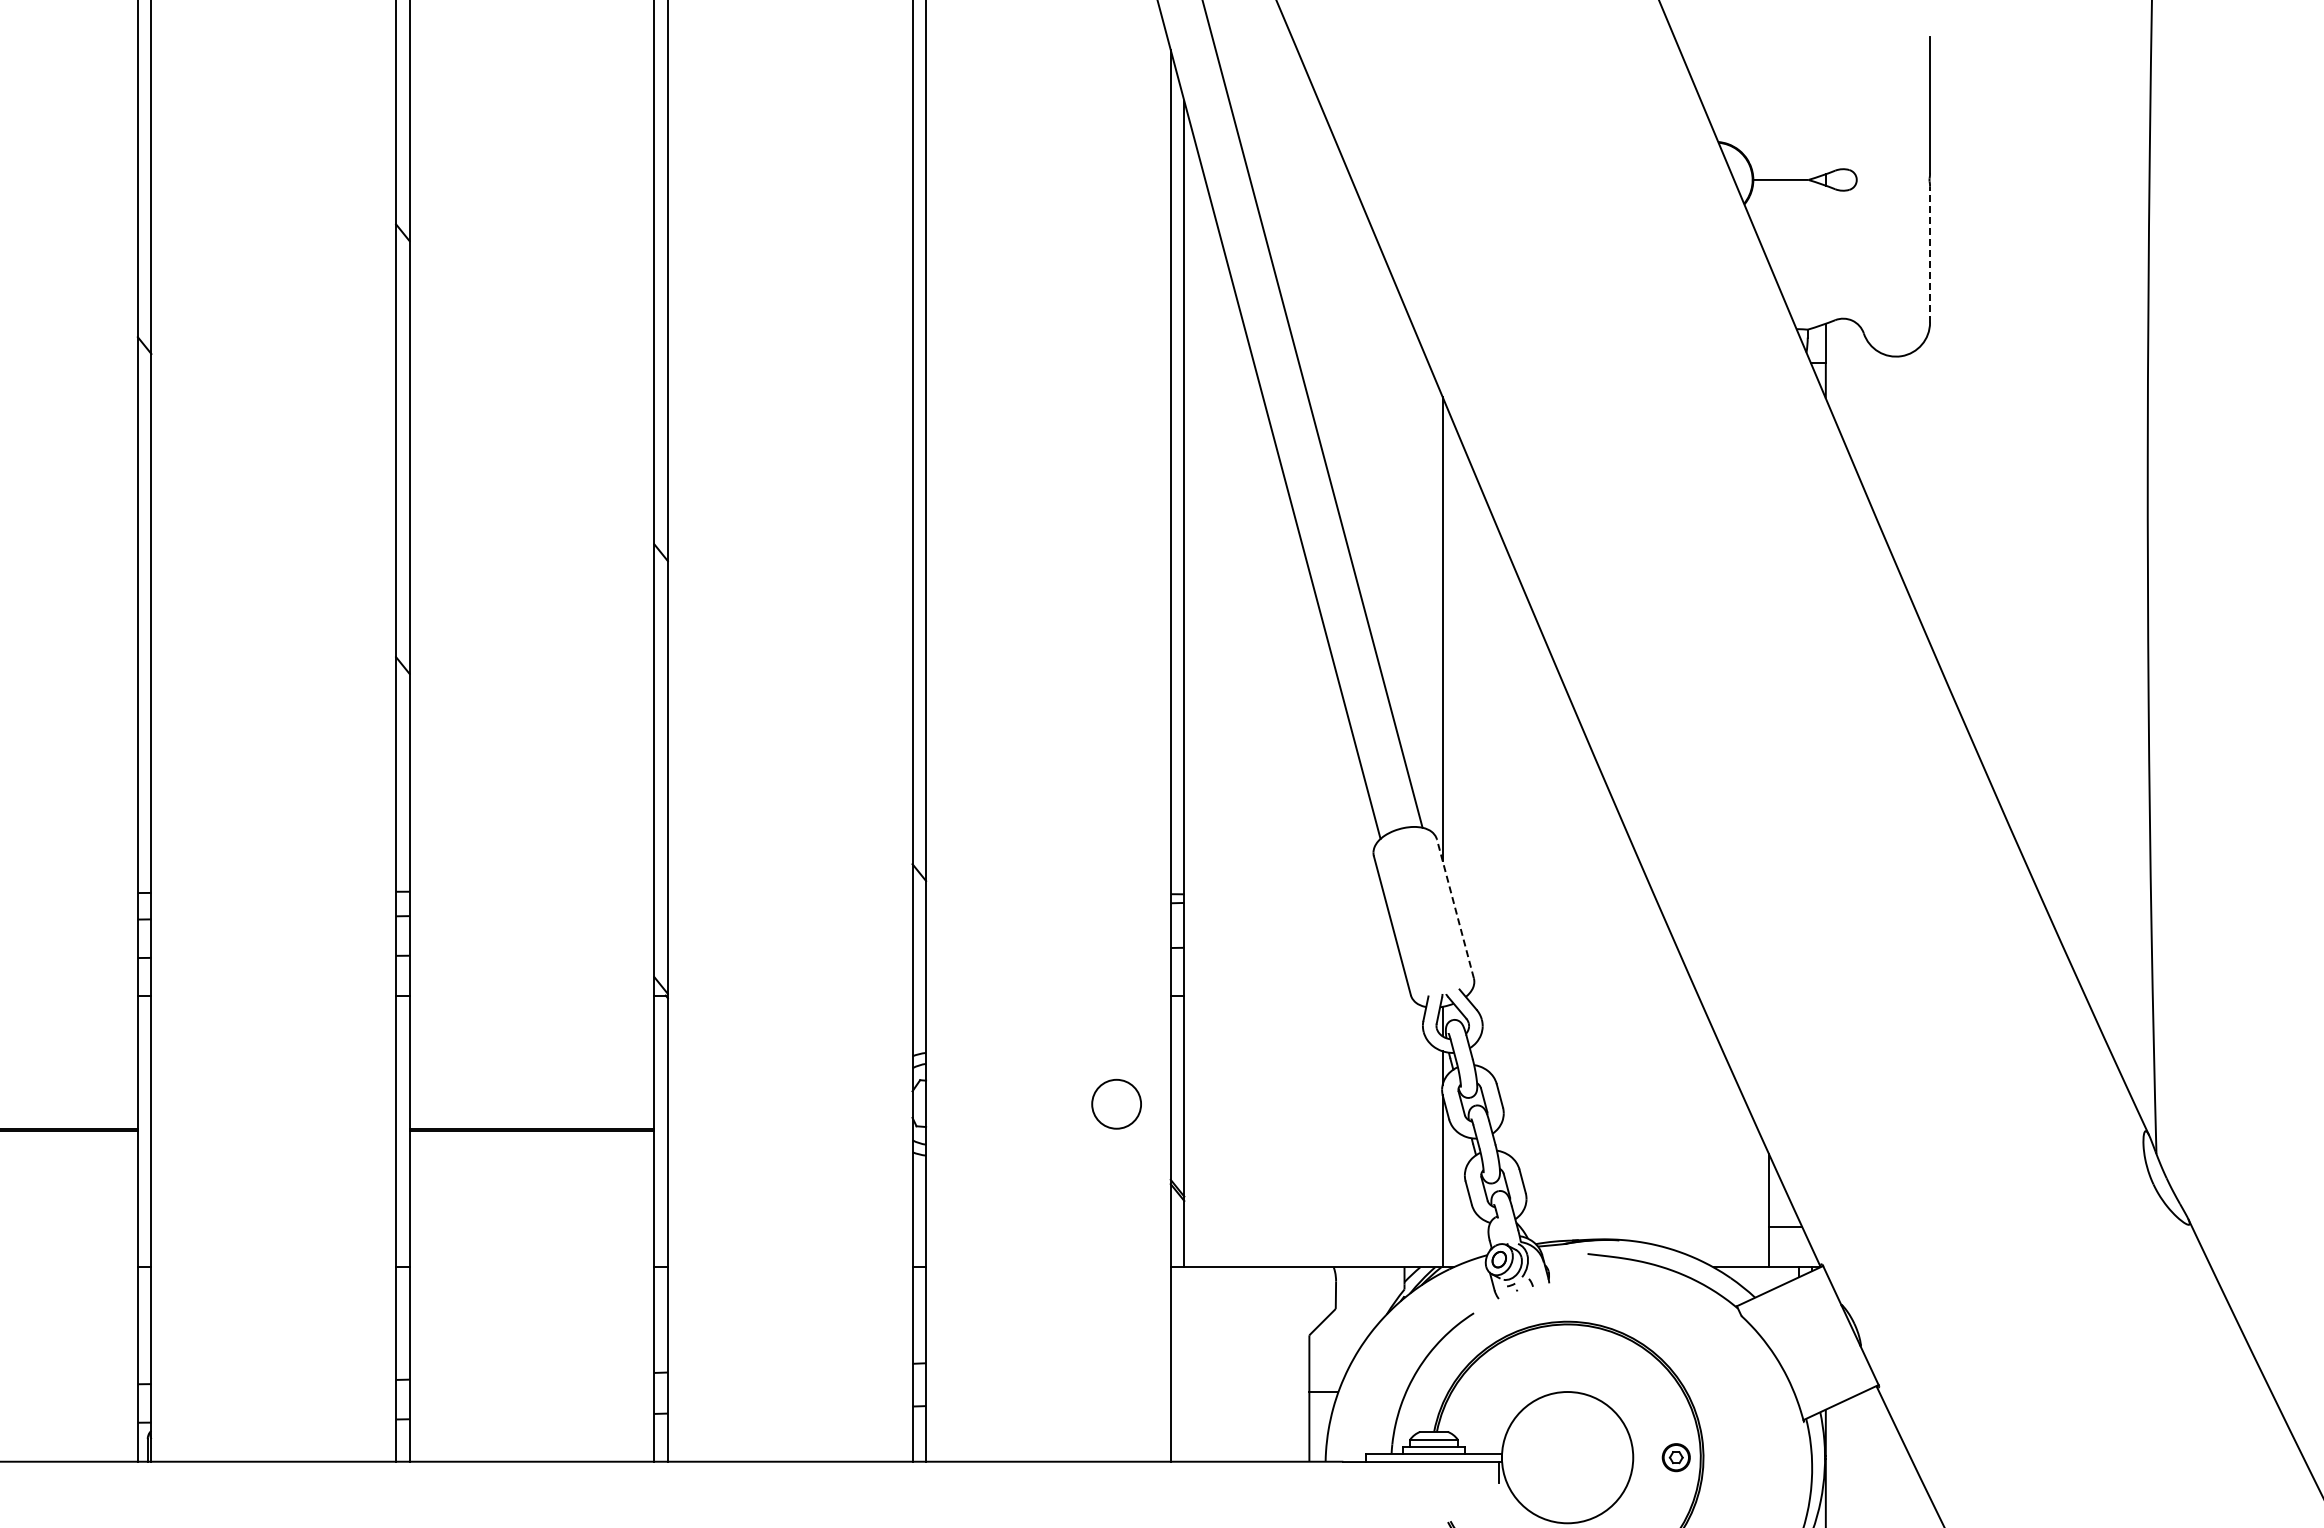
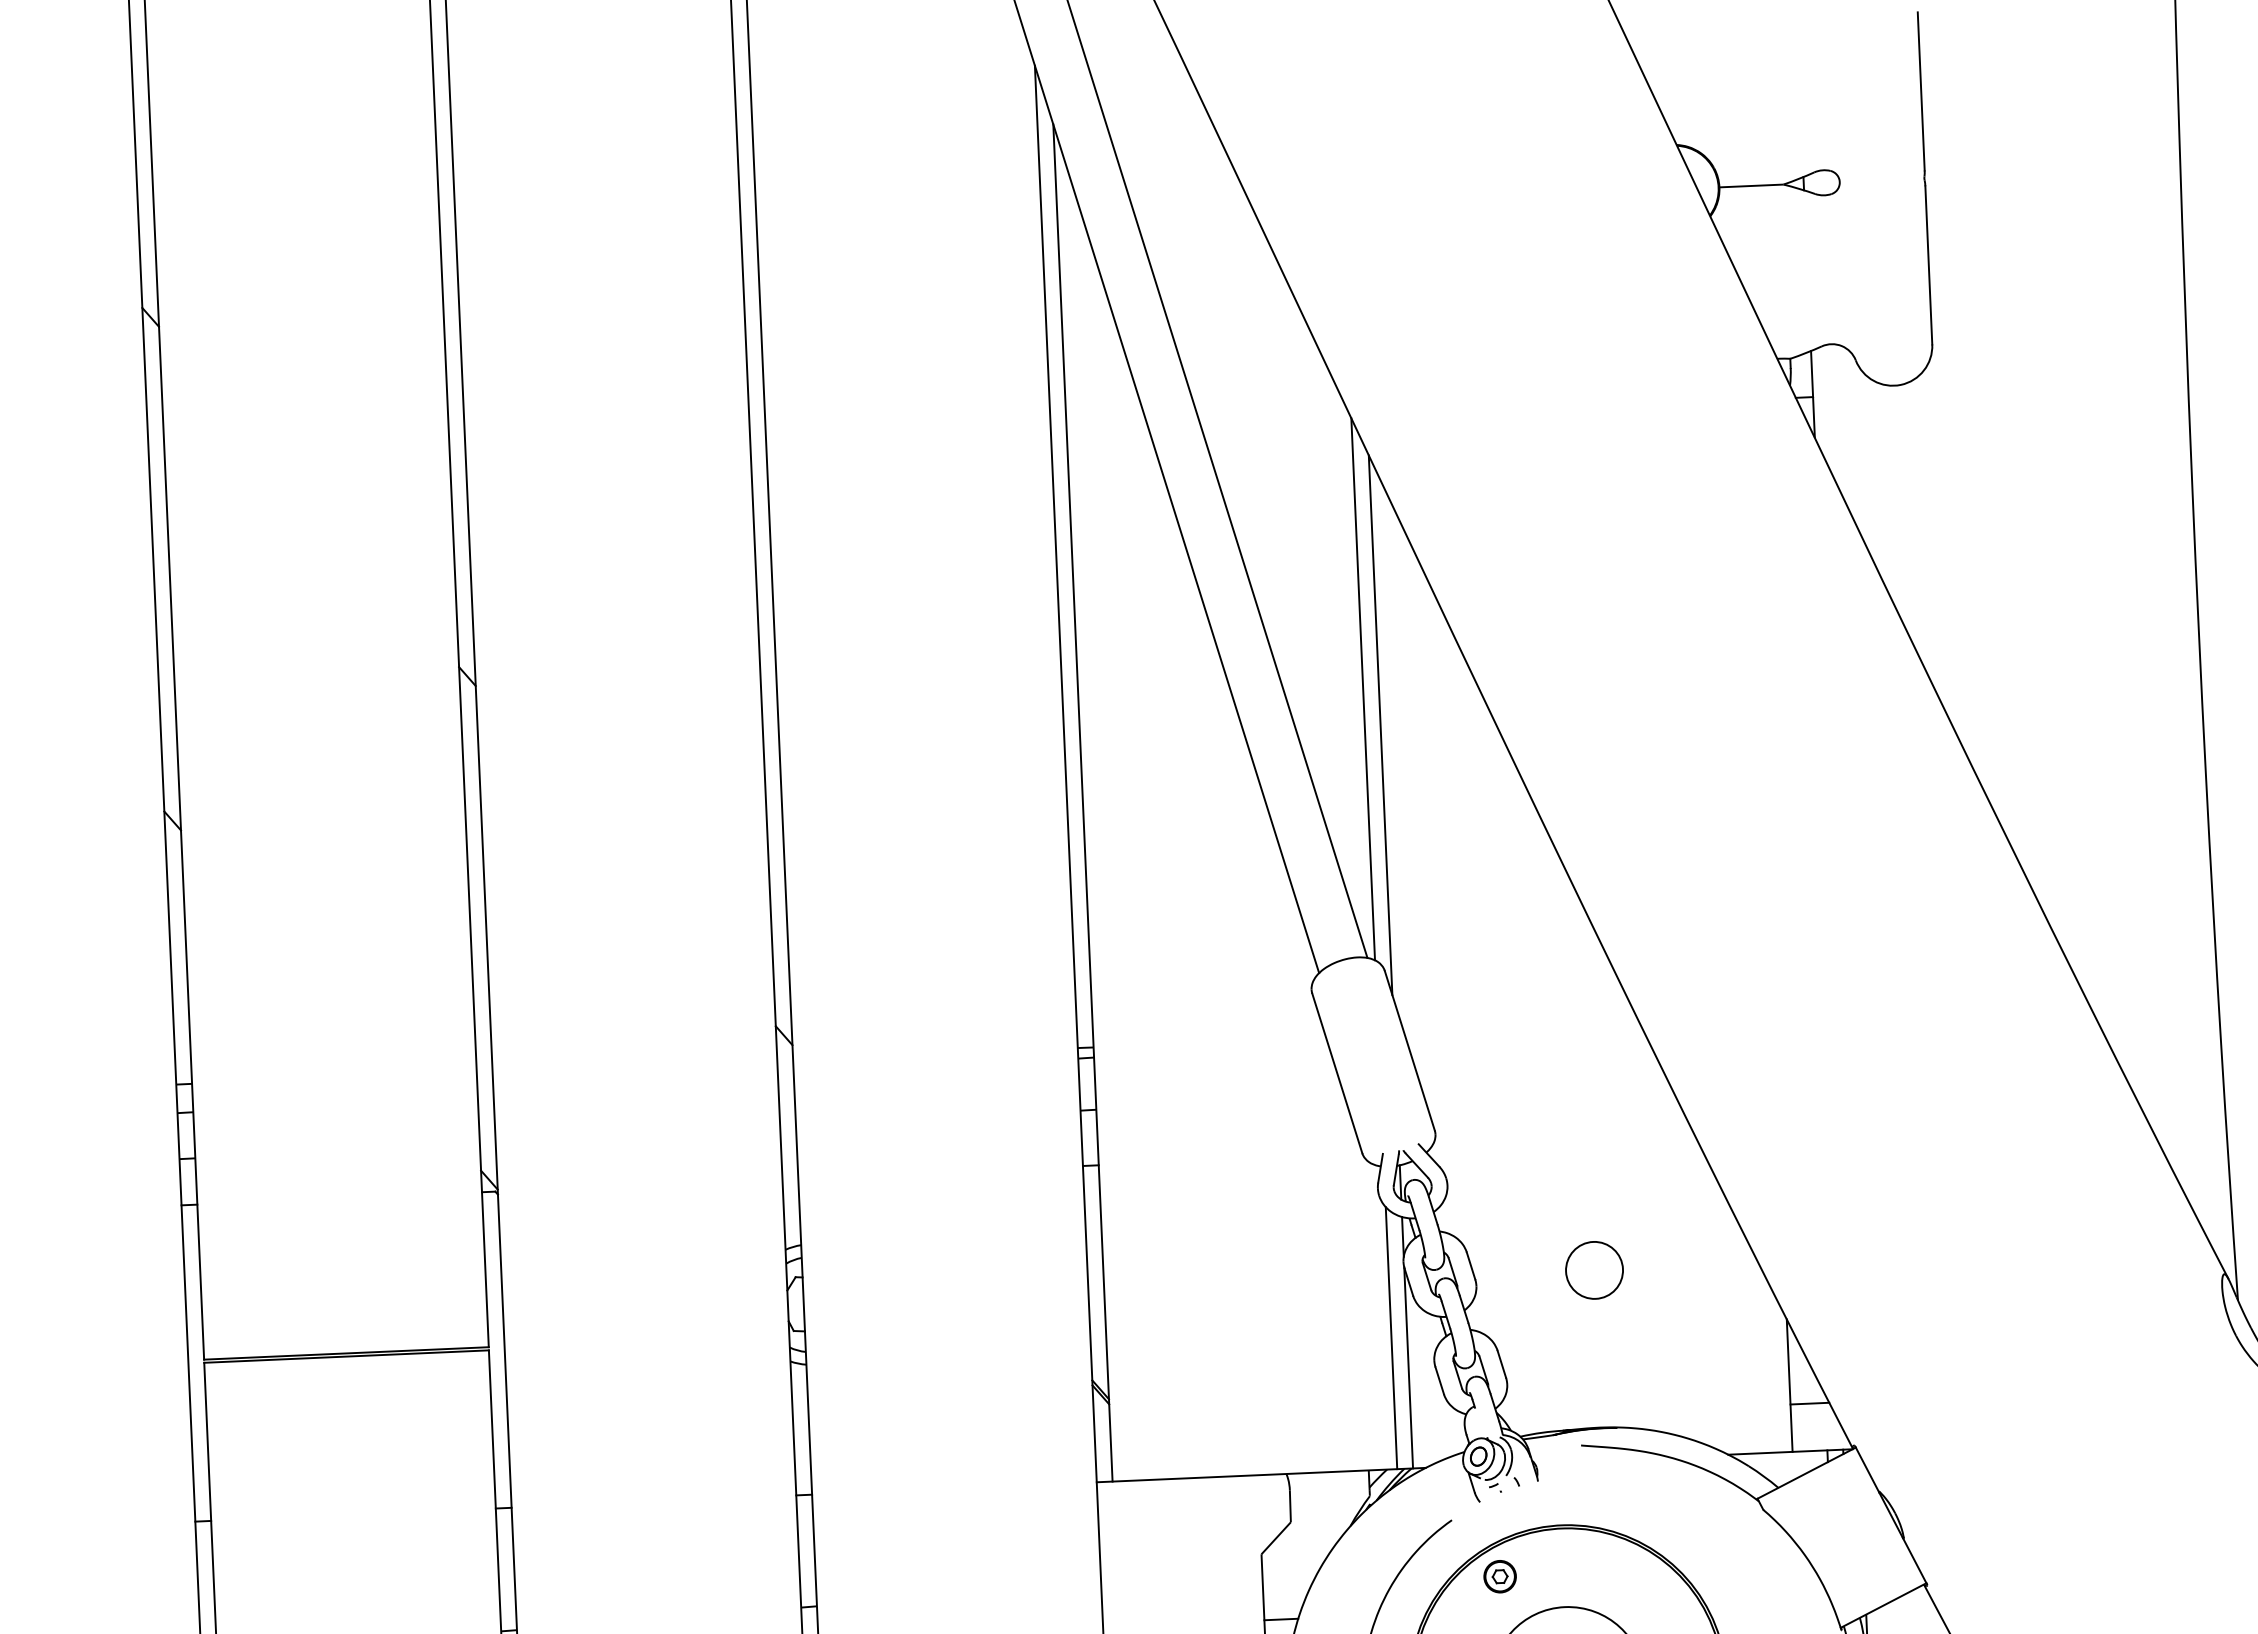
line: (1930, 254) -> (1929, 265), dashed -> solid
line: (1428, 597) -> (1362, 689), added
line: (1455, 908) -> (1409, 1050), dashed -> solid
circle: (1116, 1103) -> (1594, 1269), moved
line: (1428, 1154) -> (1390, 1337), added
part: (1512, 1363) -> (1499, 1576), added

